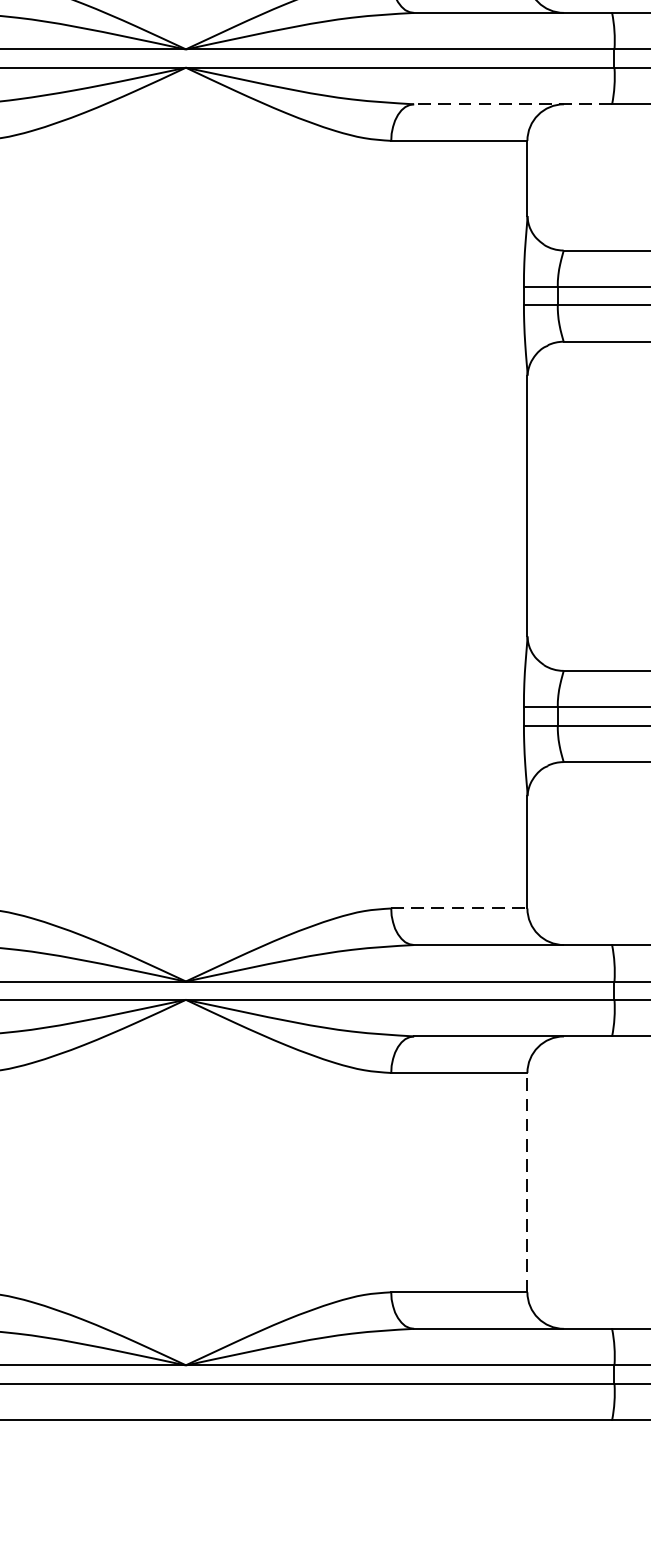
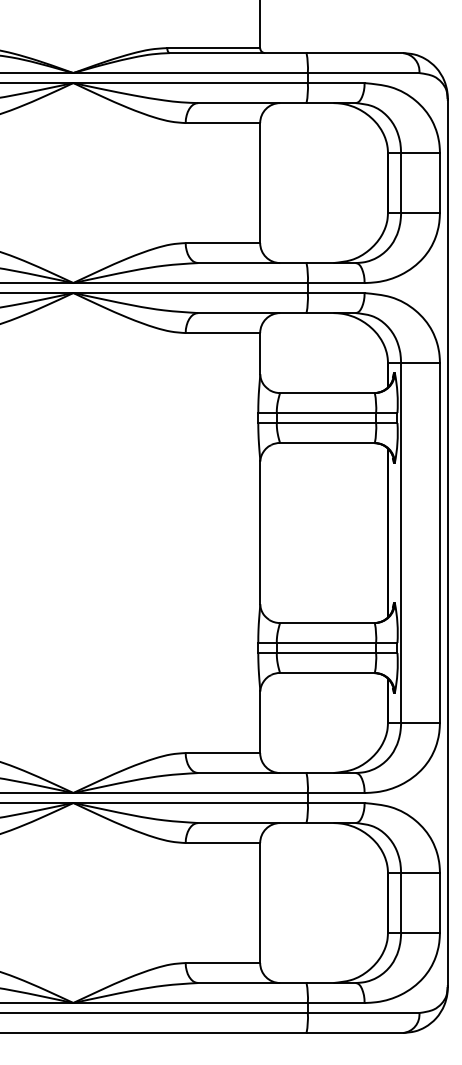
line: (511, 105) -> (251, 313), dashed -> solid
line: (460, 909) -> (223, 753), dashed -> solid
line: (527, 1183) -> (260, 903), dashed -> solid

